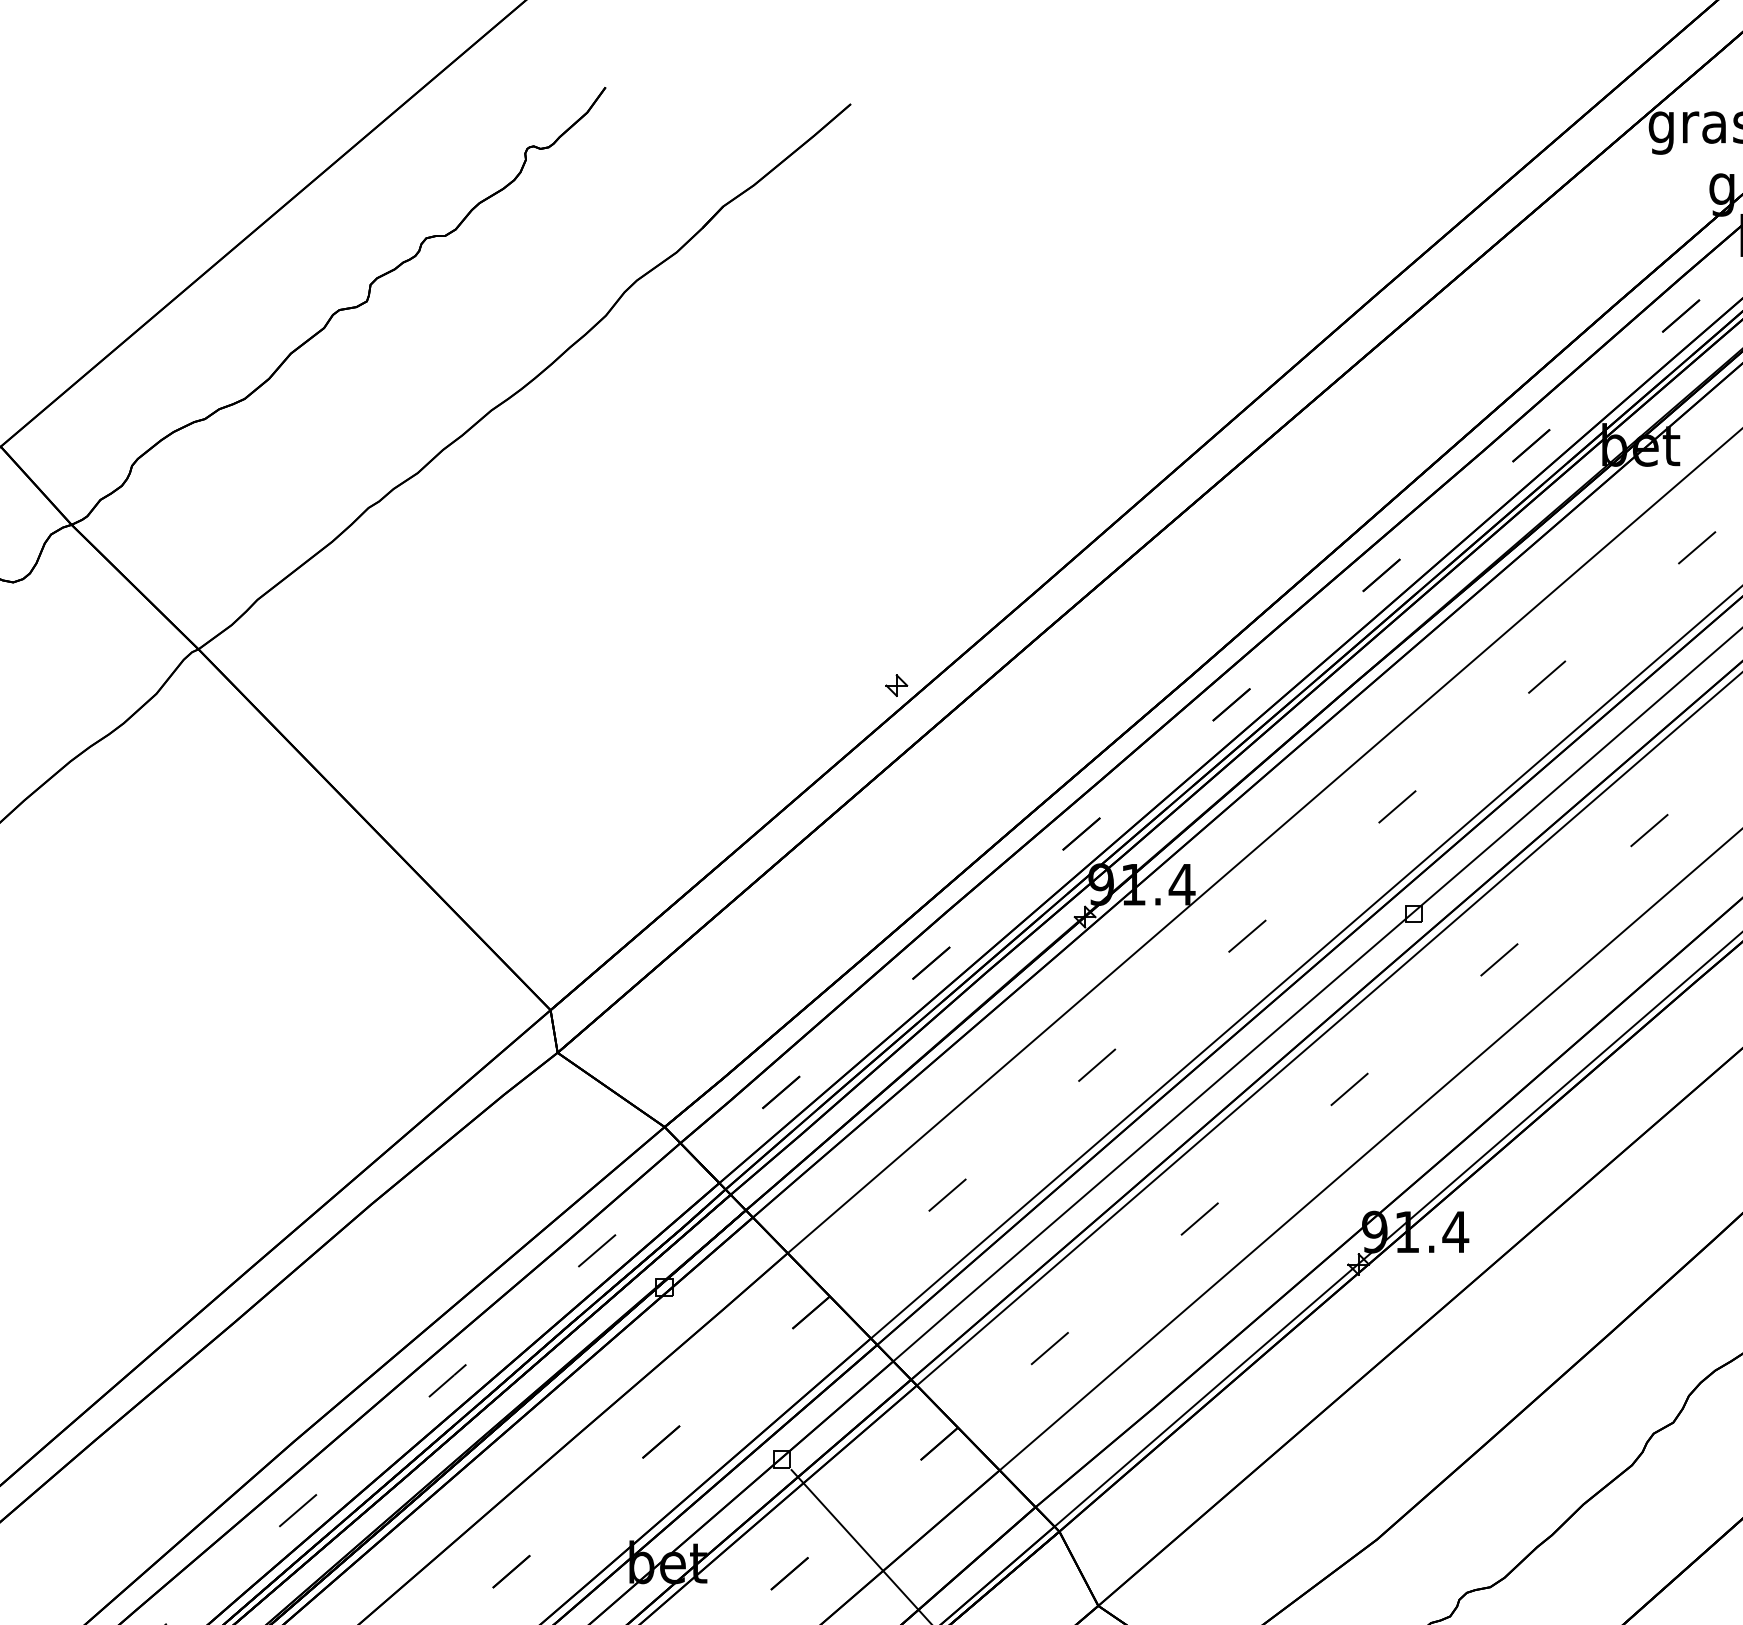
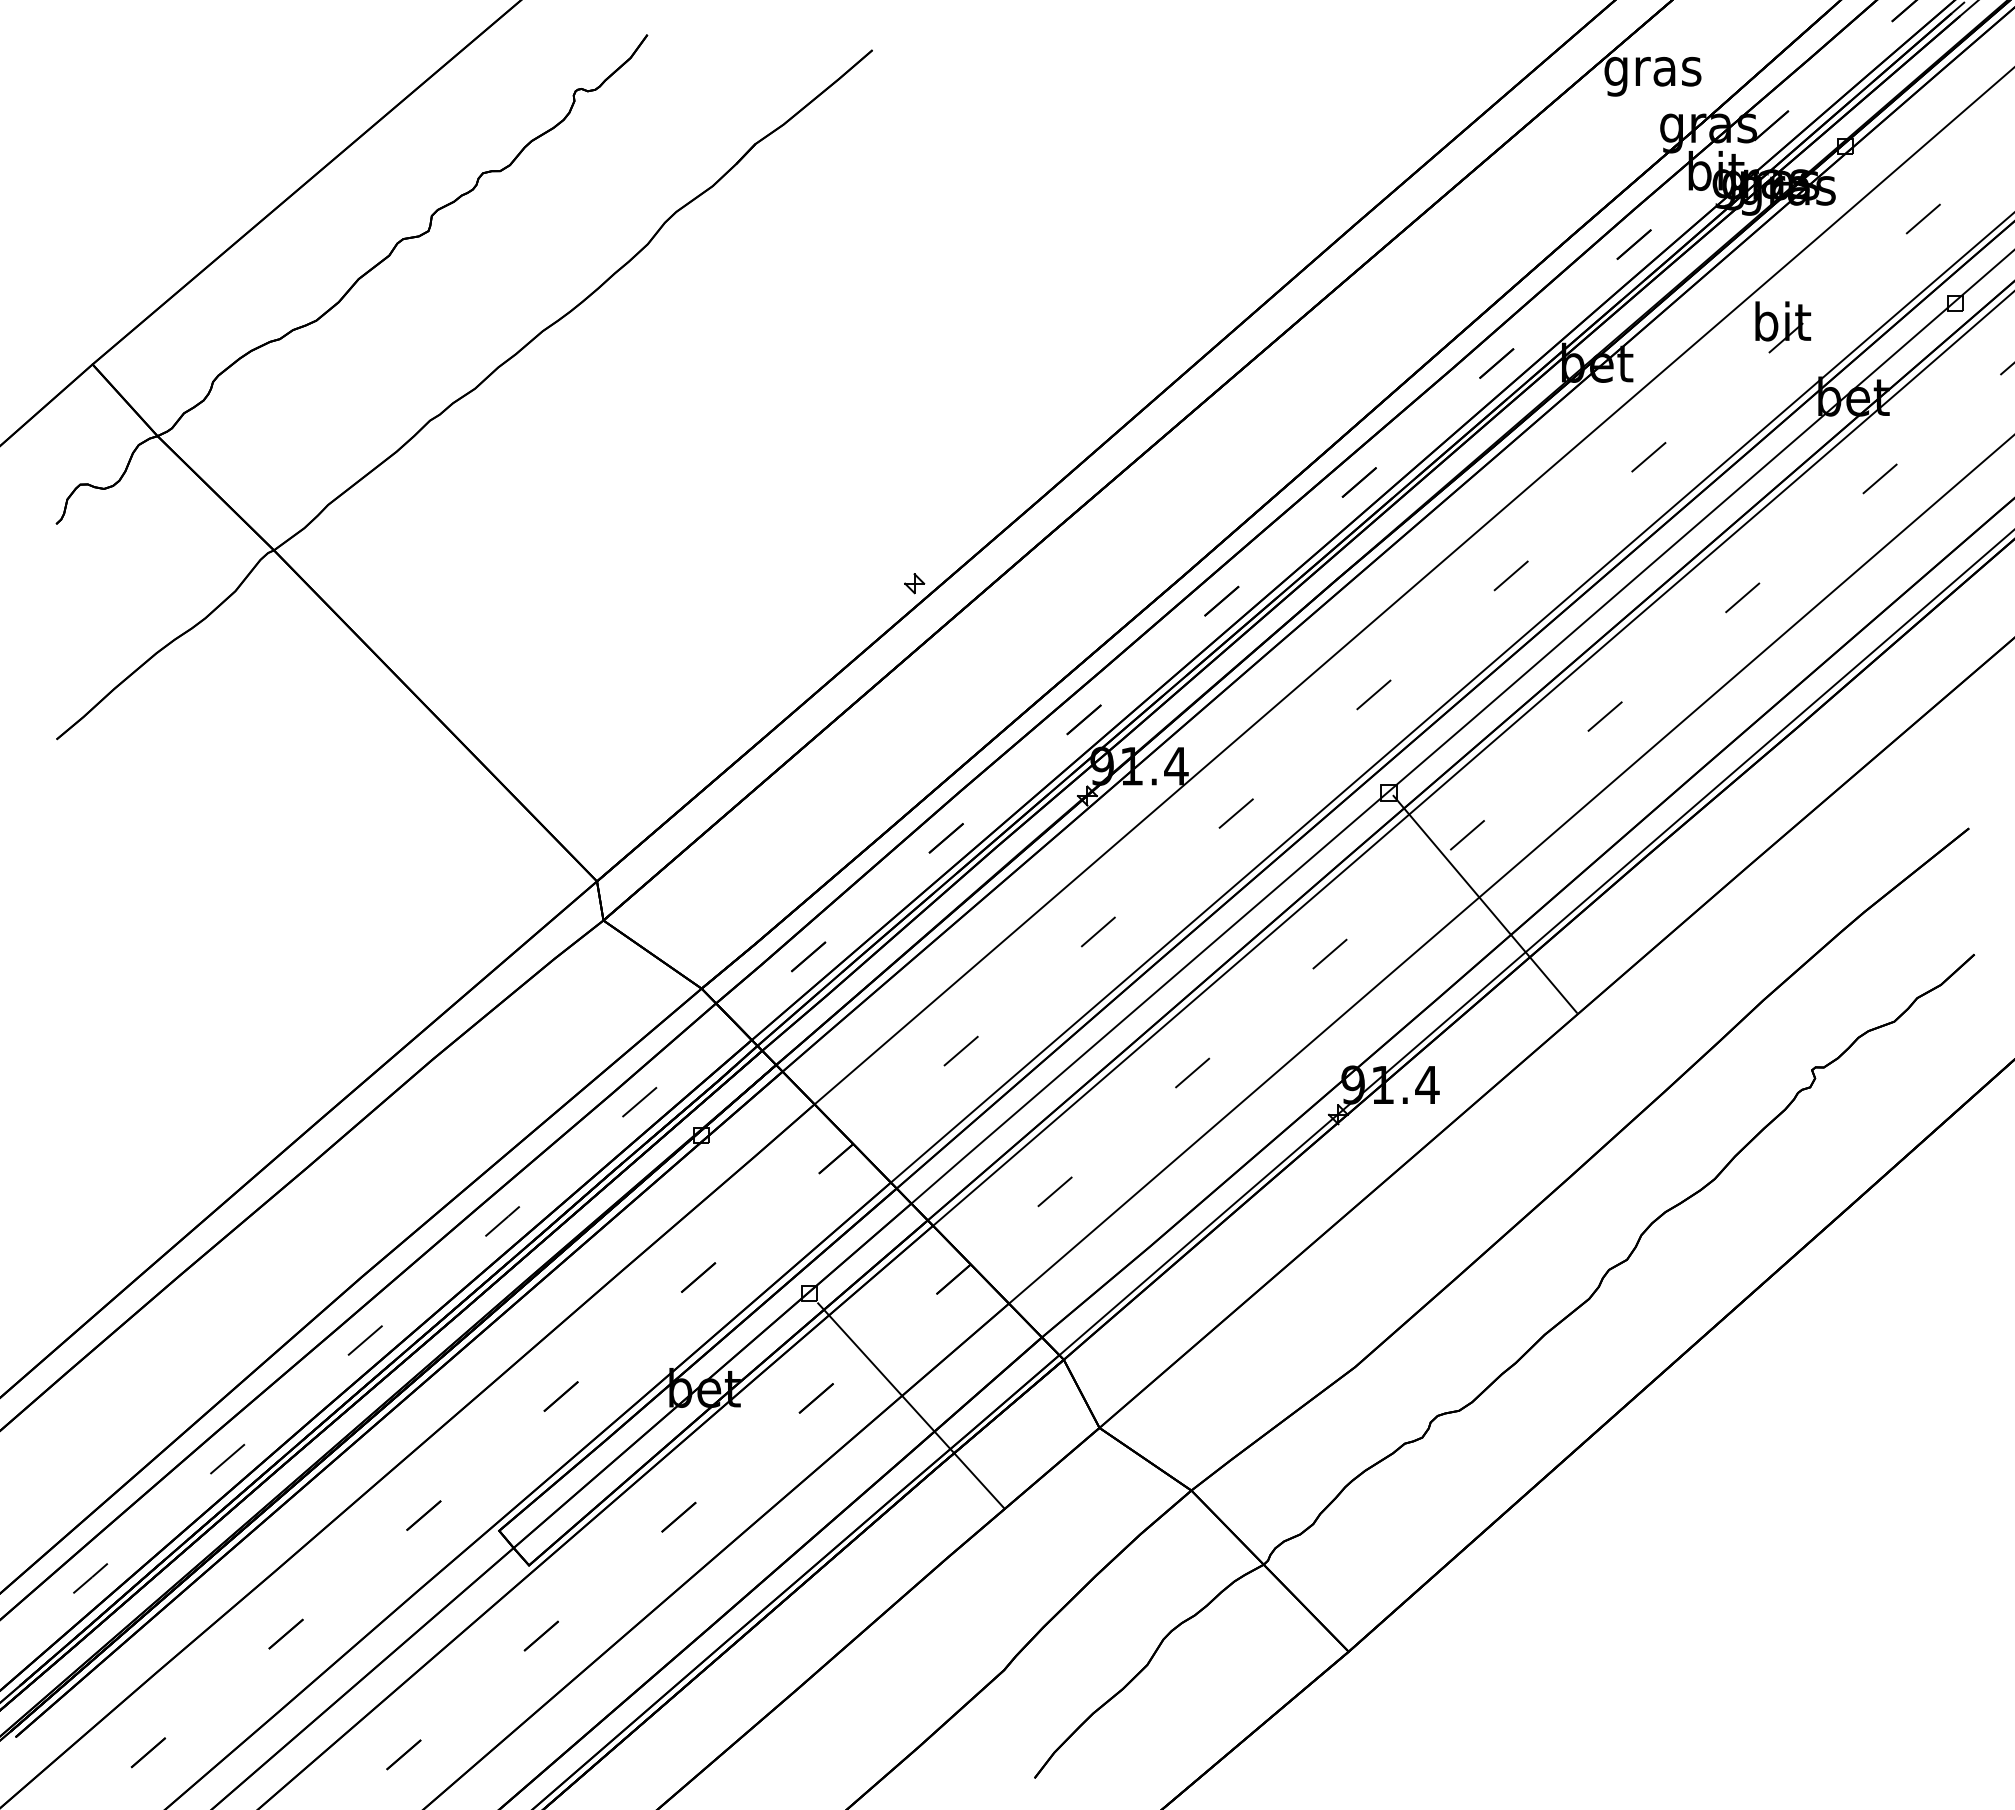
line: (1517, 1034) -> (1484, 903), added

